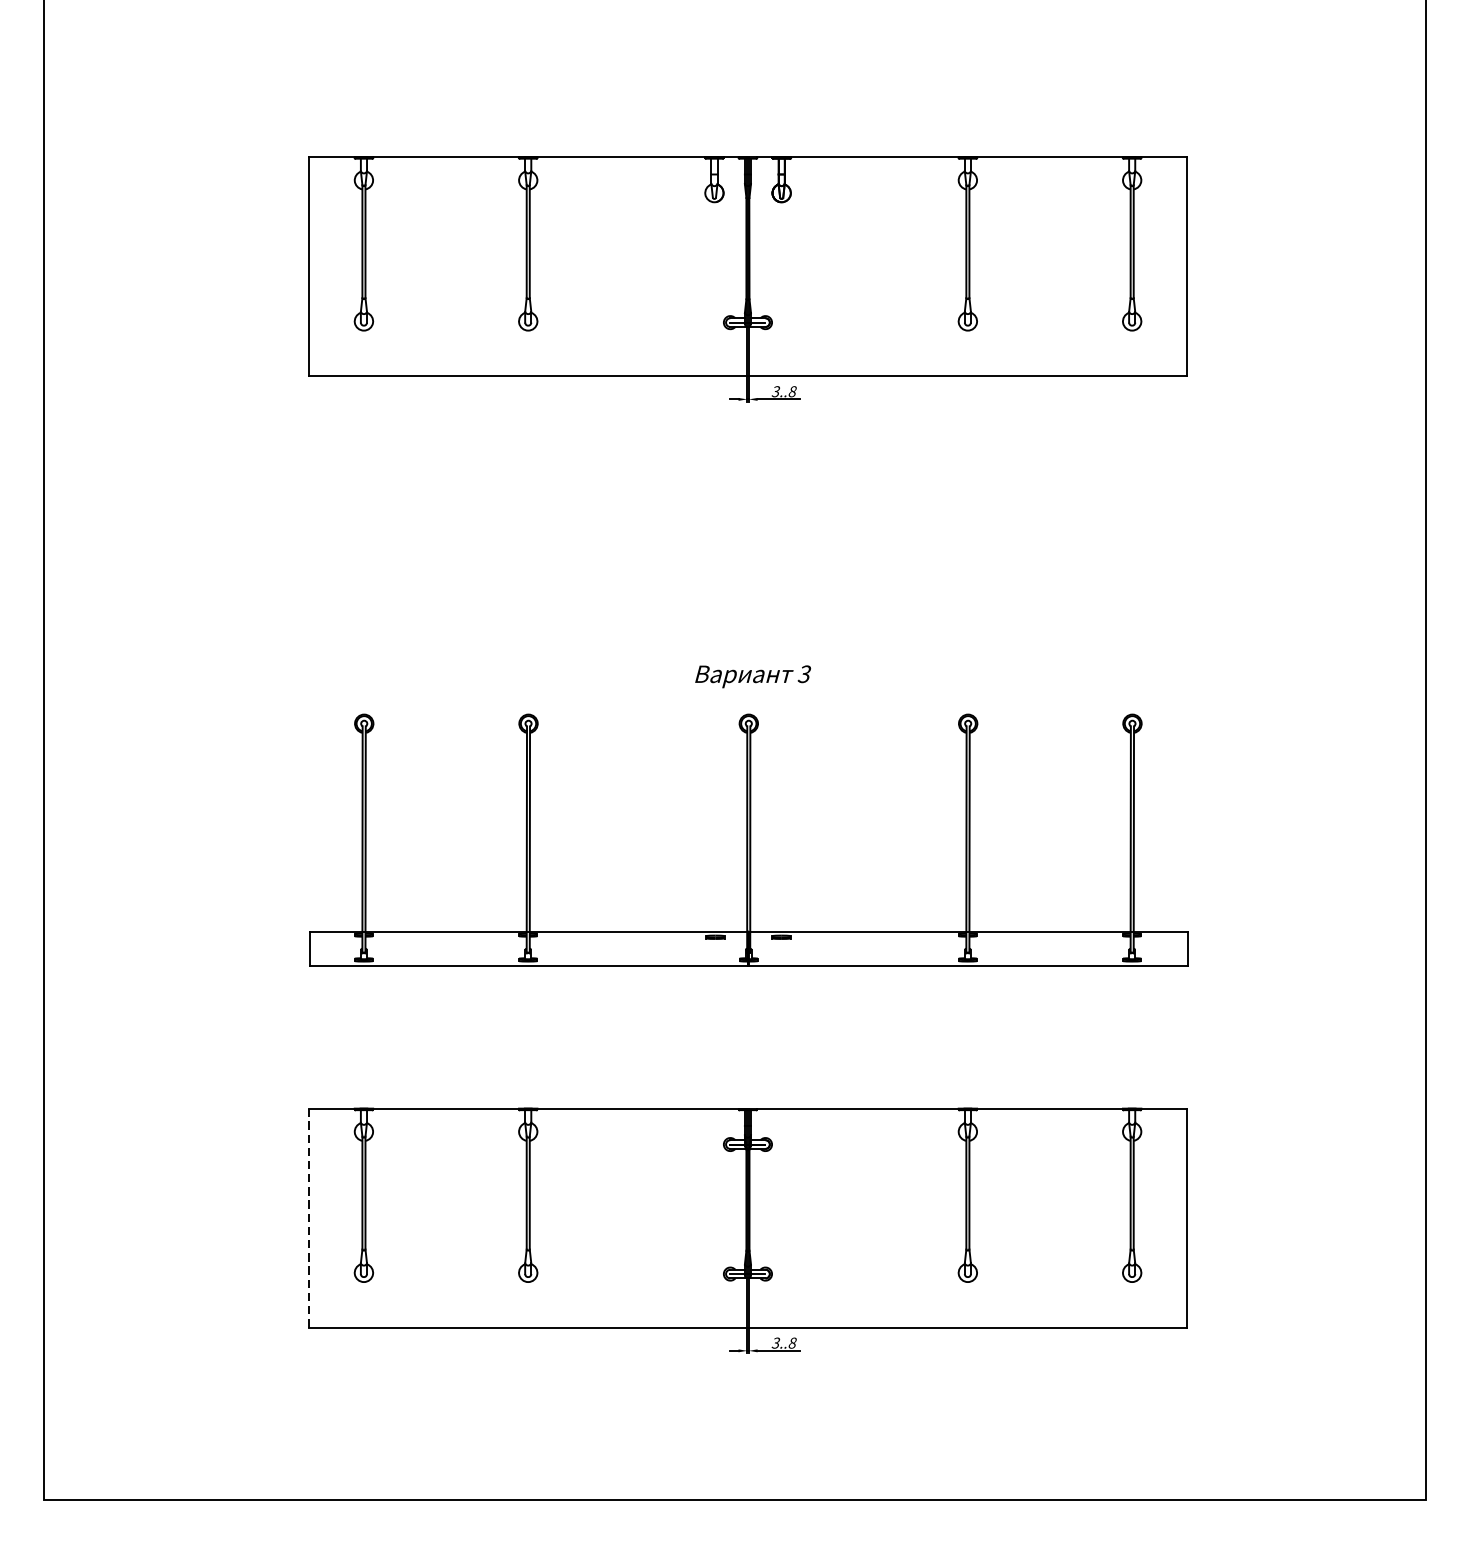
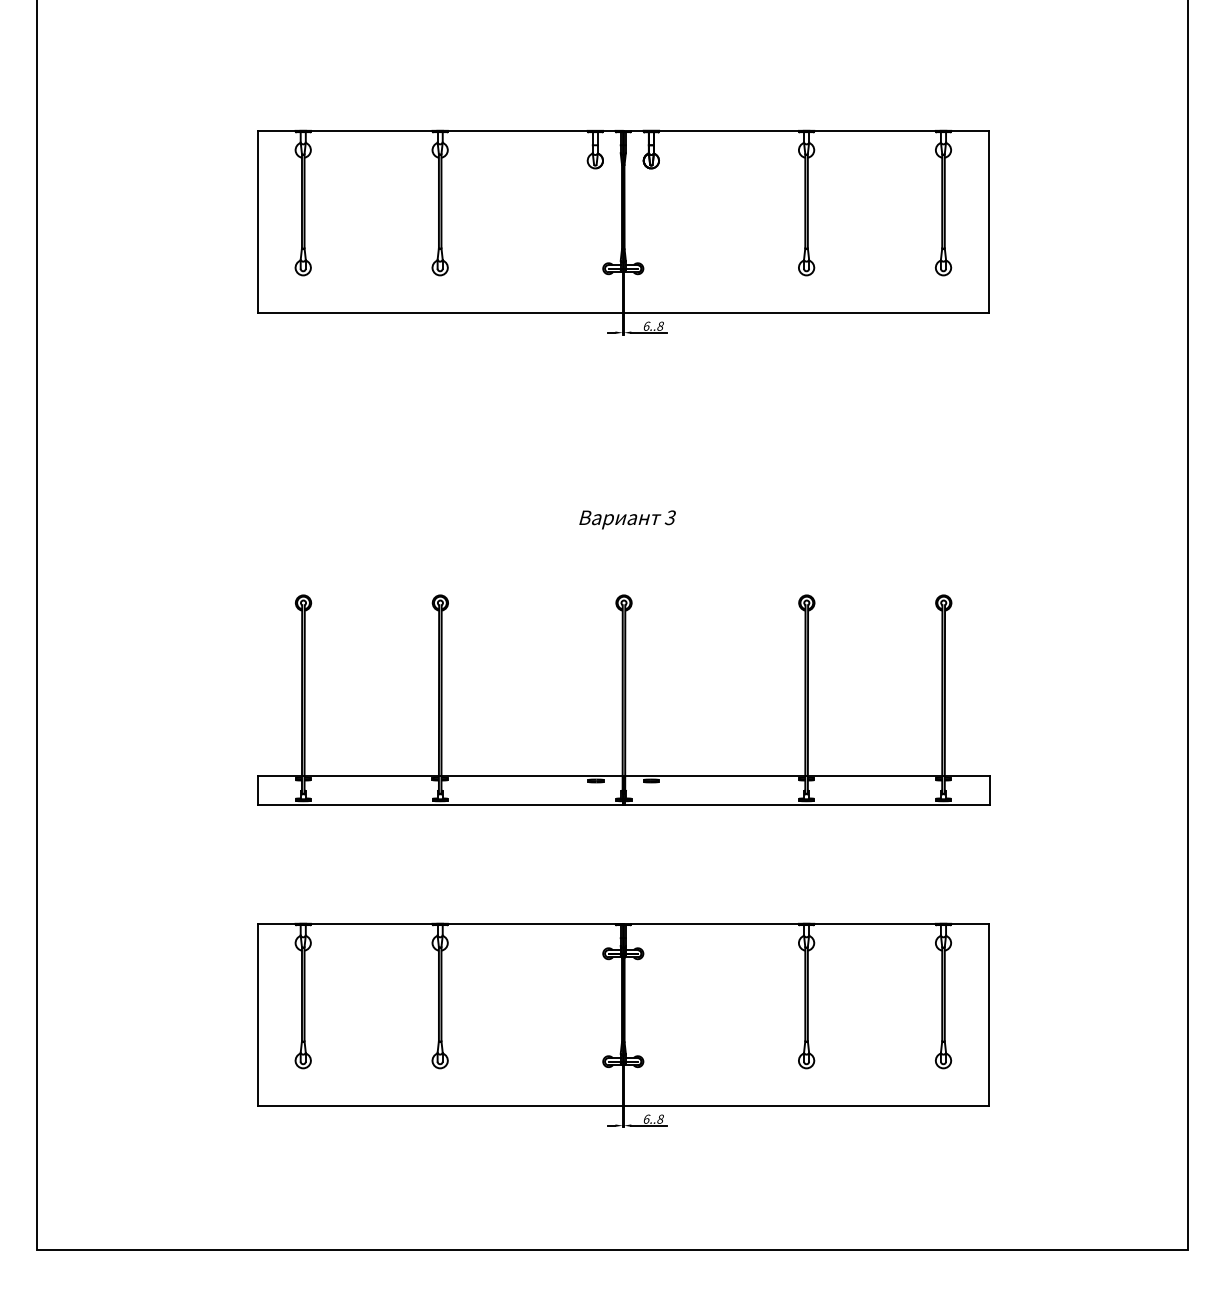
text: (775, 390) -> (646, 325), 3..8 -> 6..8
text: (752, 676) -> (627, 519), moved
line: (309, 1217) -> (257, 1014), dashed -> solid
text: (775, 1342) -> (646, 1118), 3..8 -> 6..8

